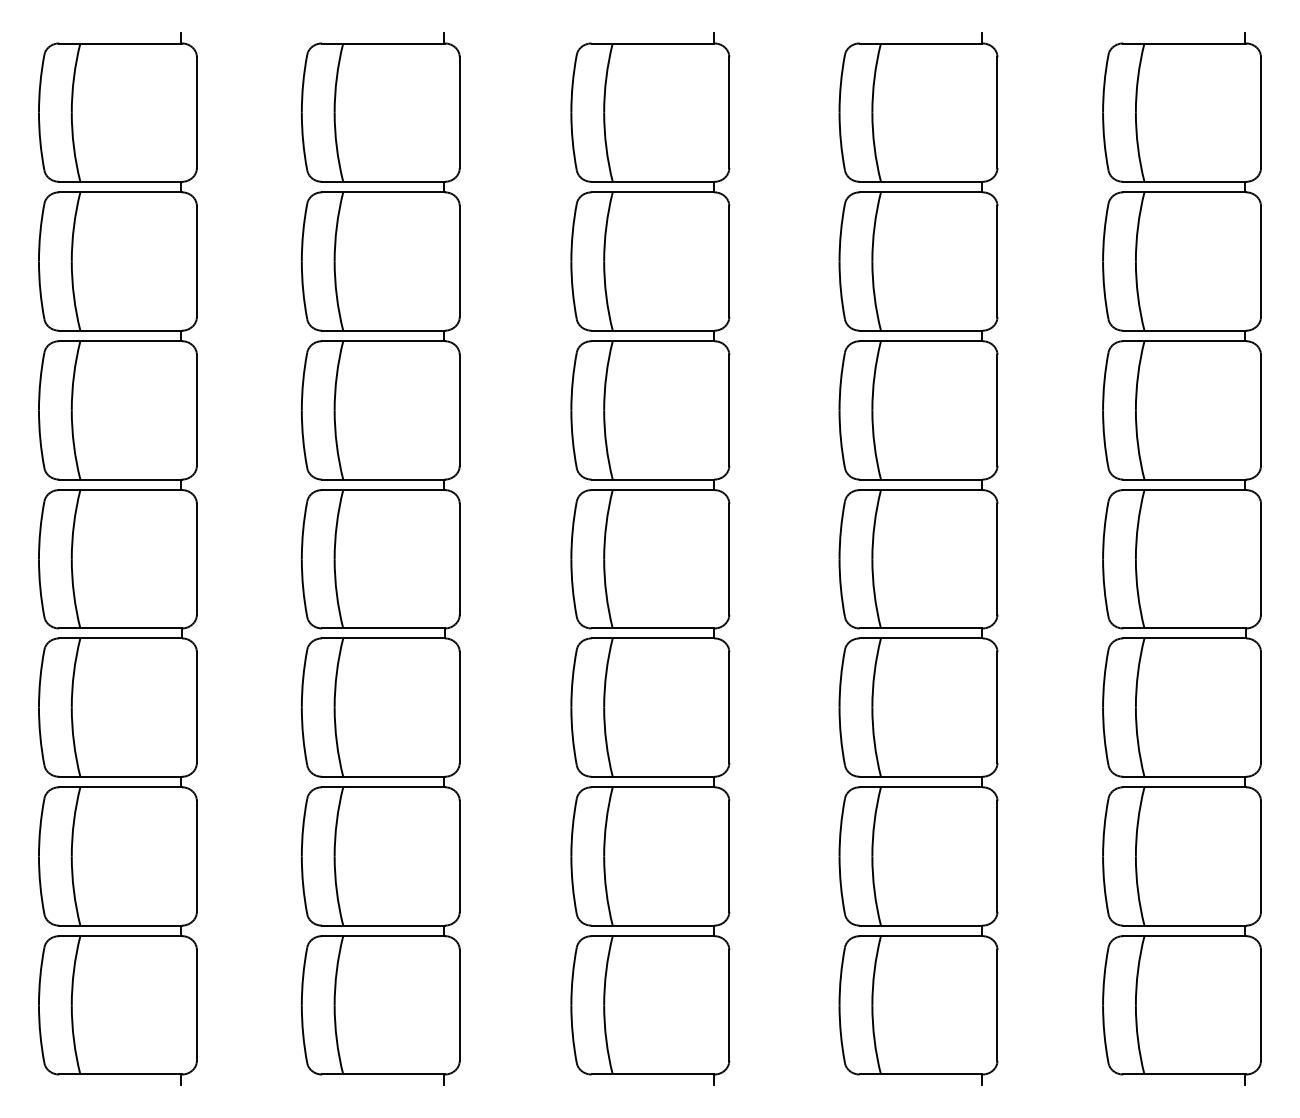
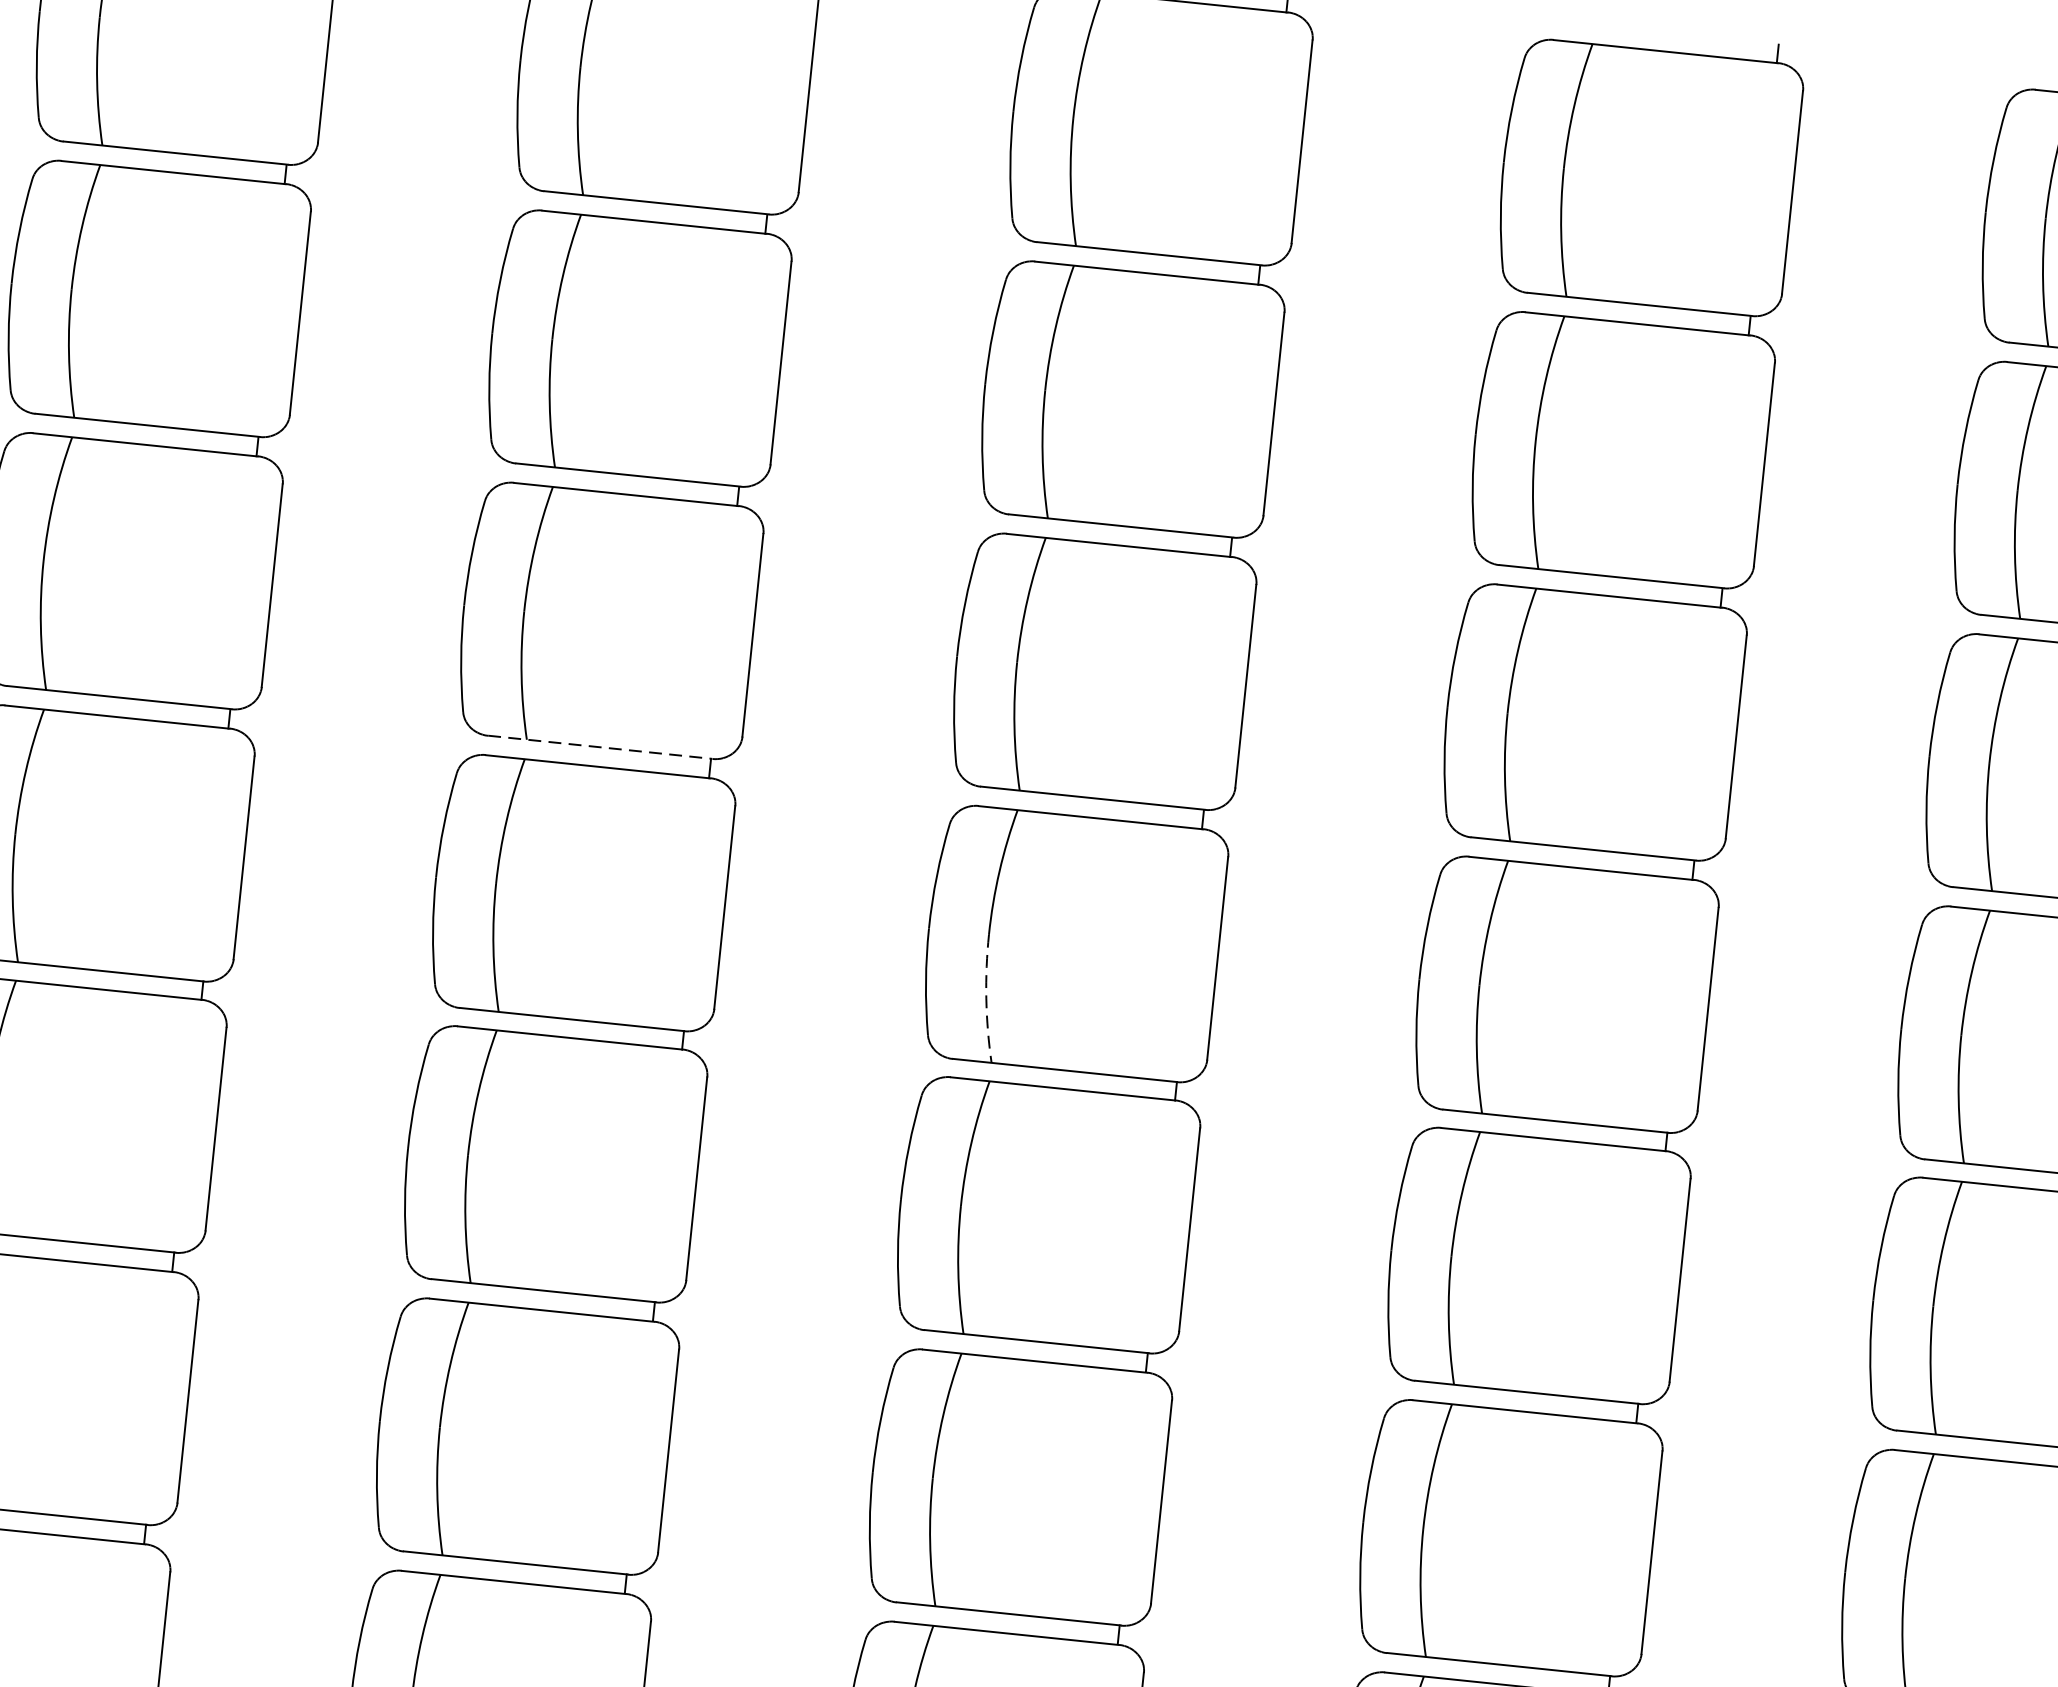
line: (383, 479) -> (600, 747), solid -> dashed
arc: (606, 594) -> (986, 999), solid -> dashed

